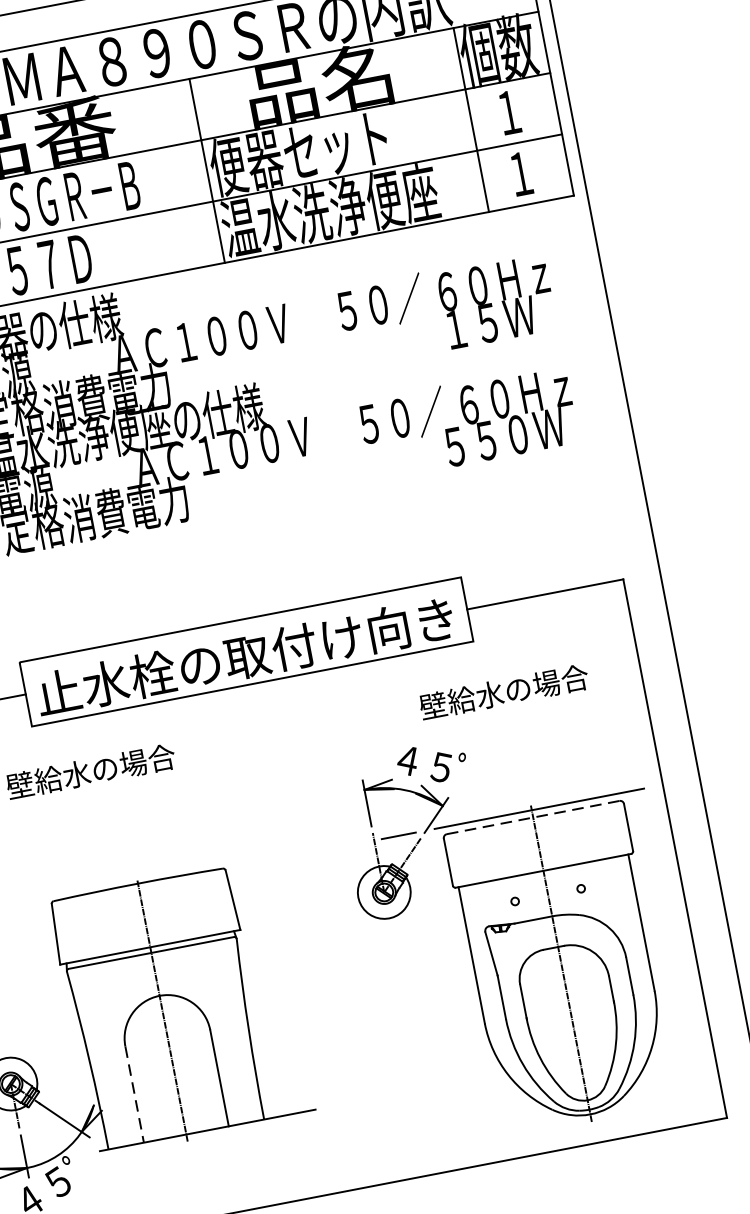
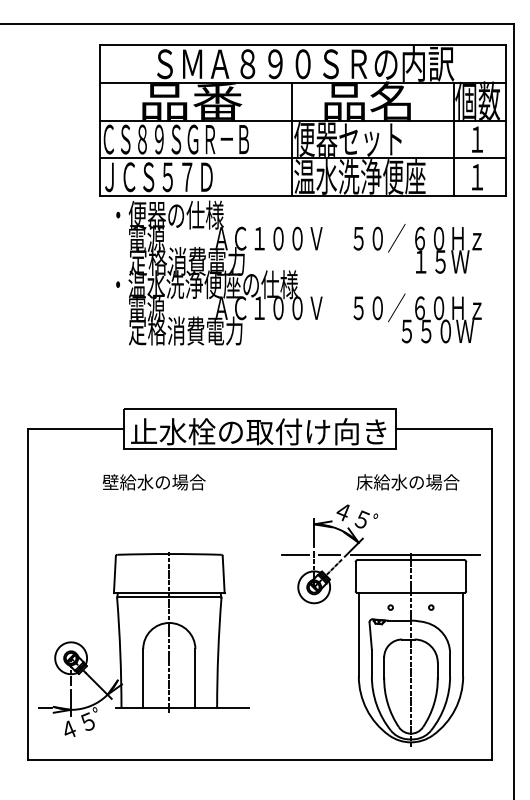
text: (433, 706) -> (364, 482), 壁給水の場合 -> 床給水の場合
line: (533, 816) -> (411, 559), dashed -> solid
line: (343, 846) -> (295, 555), added
line: (135, 1094) -> (143, 678), dashed -> solid

